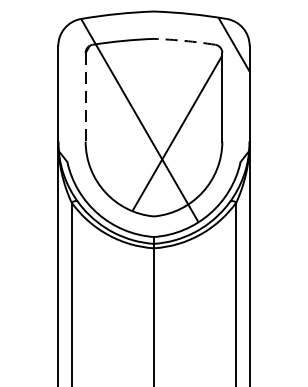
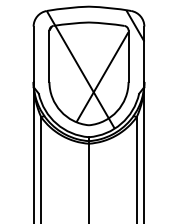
arc: (184, 40) -> (106, 23), dashed -> solid
line: (85, 97) -> (49, 56), dashed -> solid

